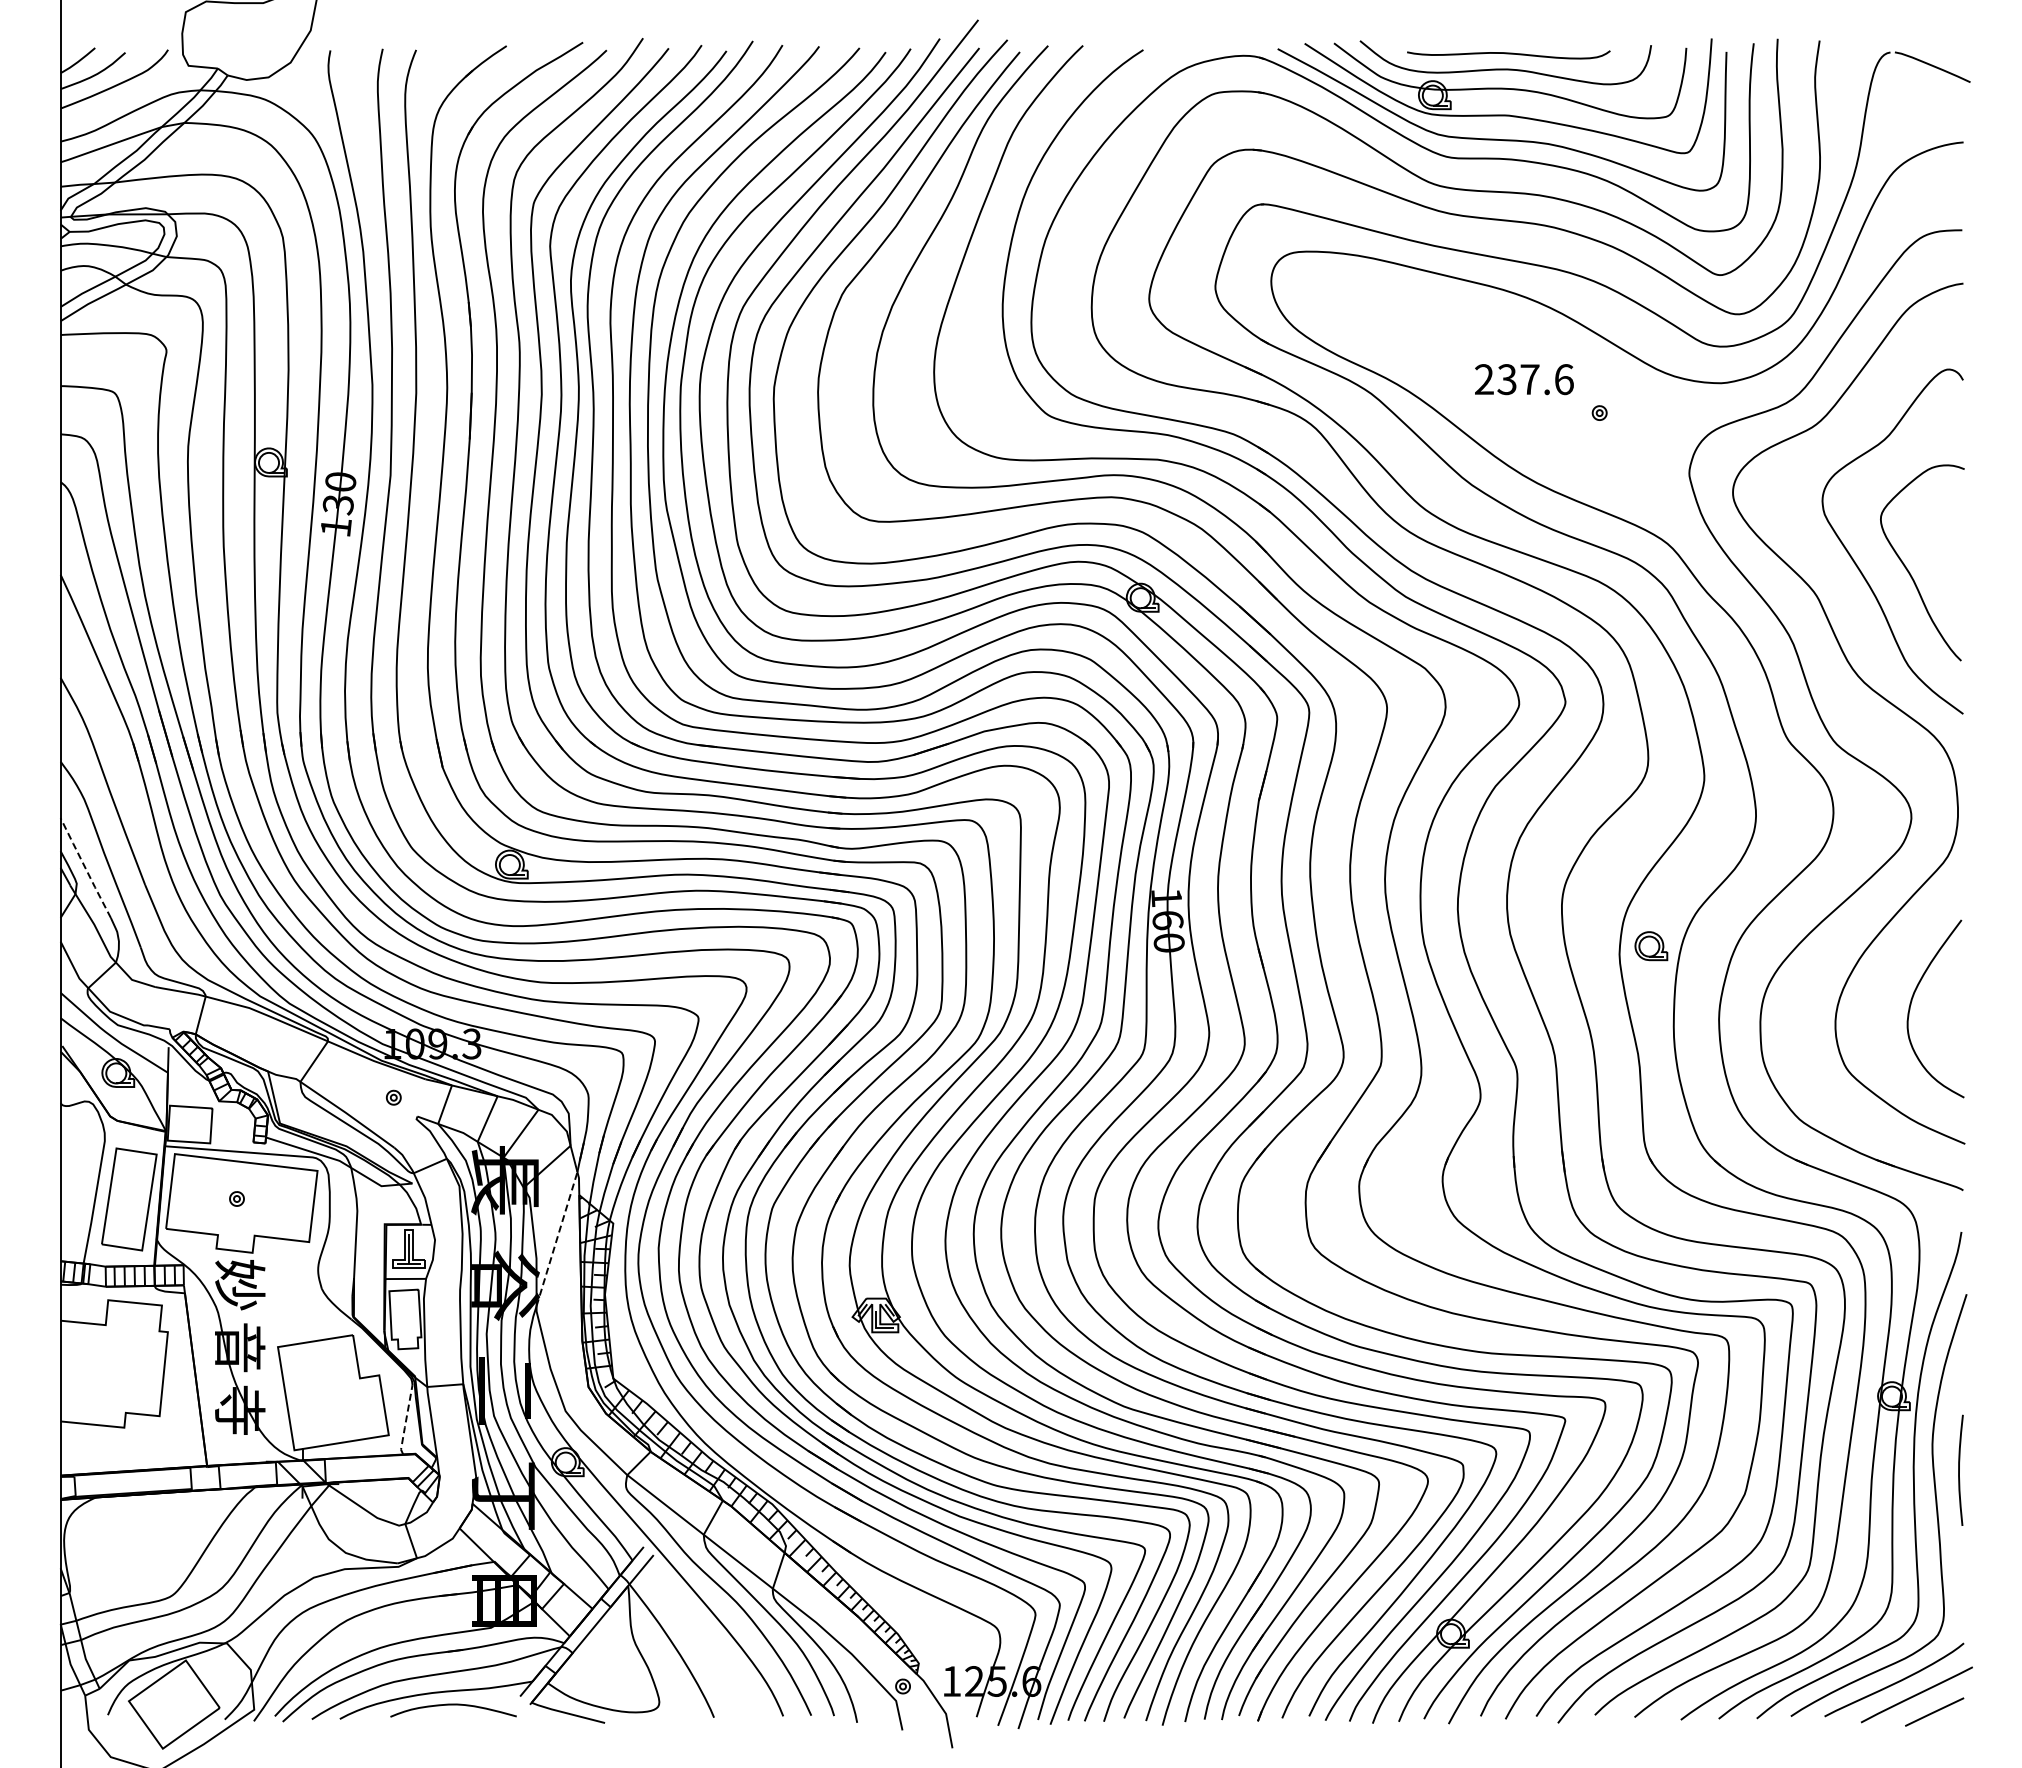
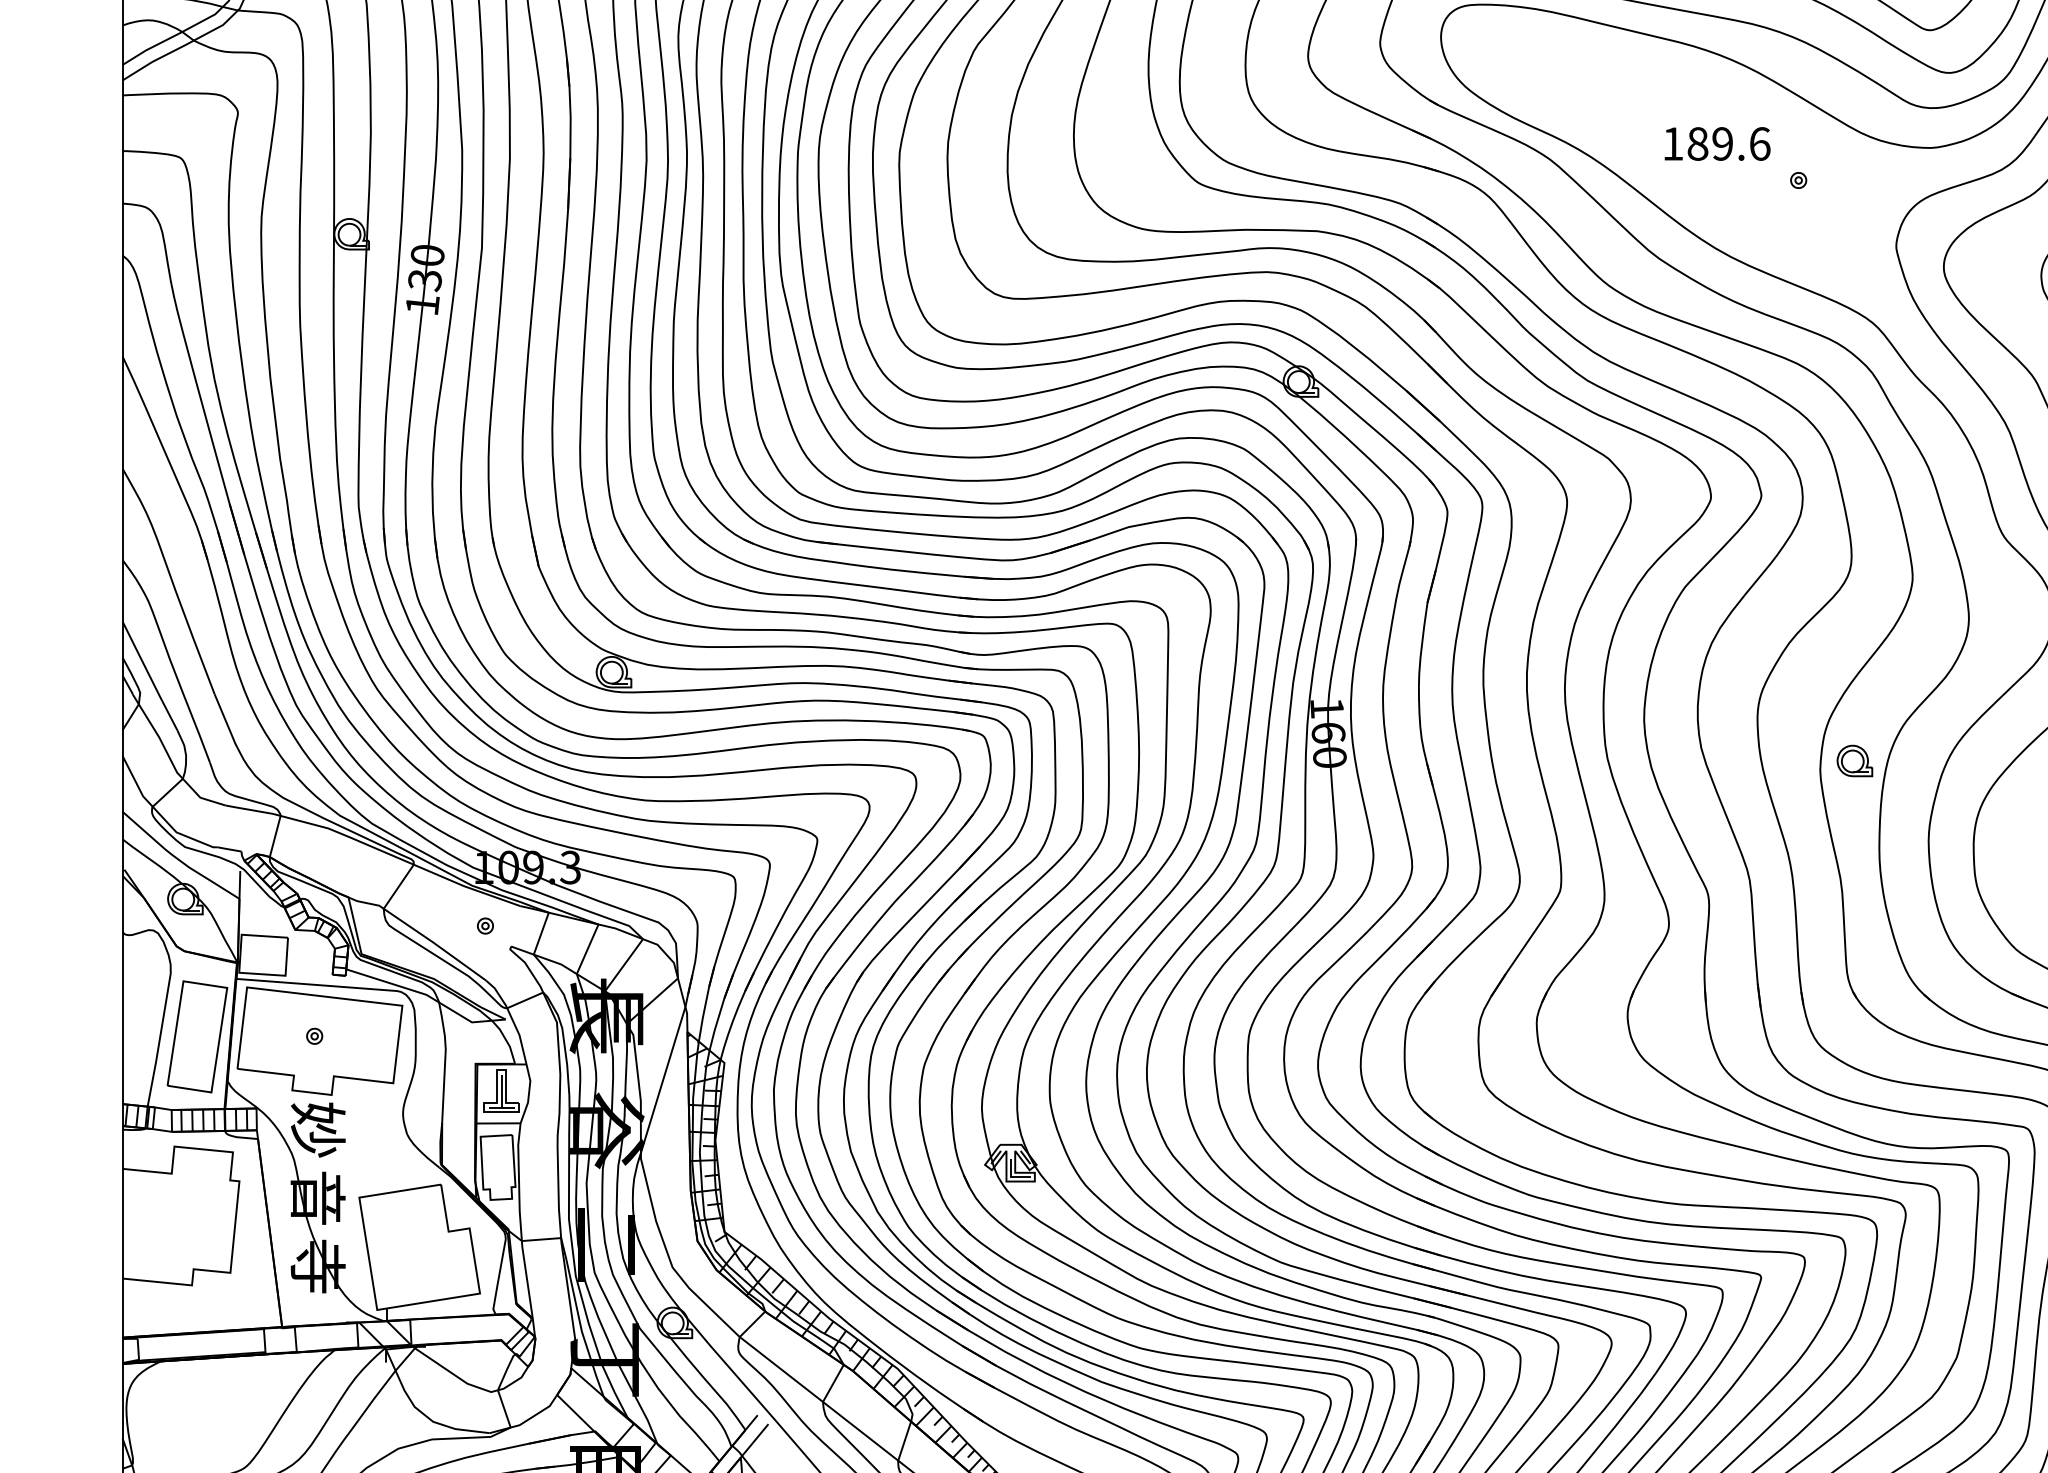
text: (1507, 379) -> (1698, 143), 237.6 -> 189.6
line: (85, 867) -> (149, 675), dashed -> solid
line: (557, 1238) -> (663, 1079), dashed -> solid
line: (405, 1421) -> (498, 1278), dashed -> solid

